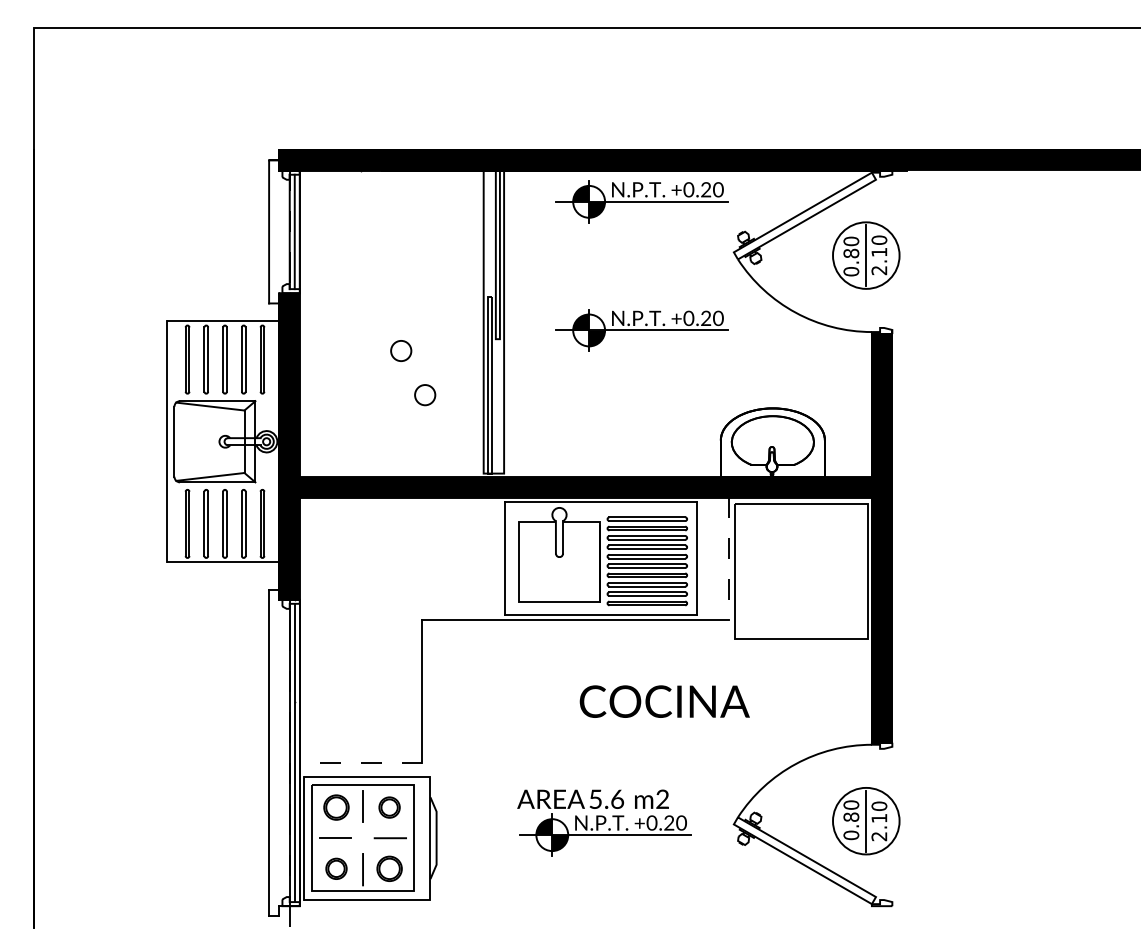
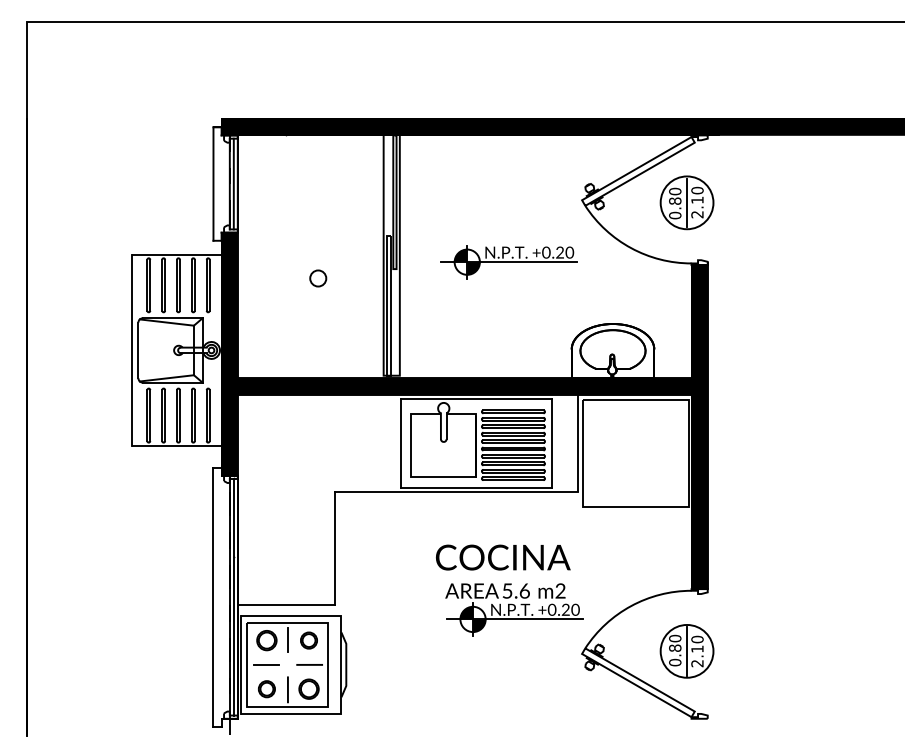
part: (641, 202) -> (508, 160), removed
circle: (425, 395) -> (337, 313), removed
line: (729, 559) -> (578, 443), dashed -> solid
text: (665, 701) -> (503, 557), moved
line: (361, 763) -> (286, 605), dashed -> solid
part: (604, 822) -> (514, 609), moved

